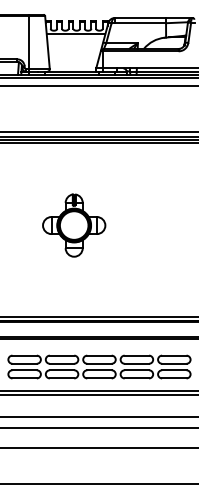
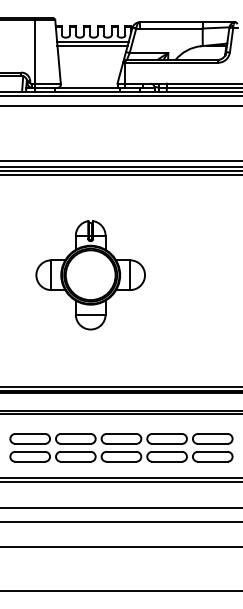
line: (75, 37) -> (92, 45), added
part: (74, 225) -> (90, 275), size x1.43

